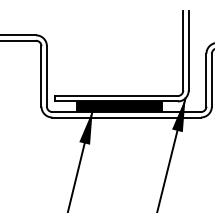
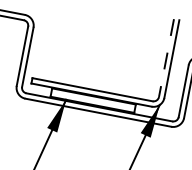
line: (183, 50) -> (166, 57), solid -> dashed
fill: (118, 106) -> (92, 100), removed

